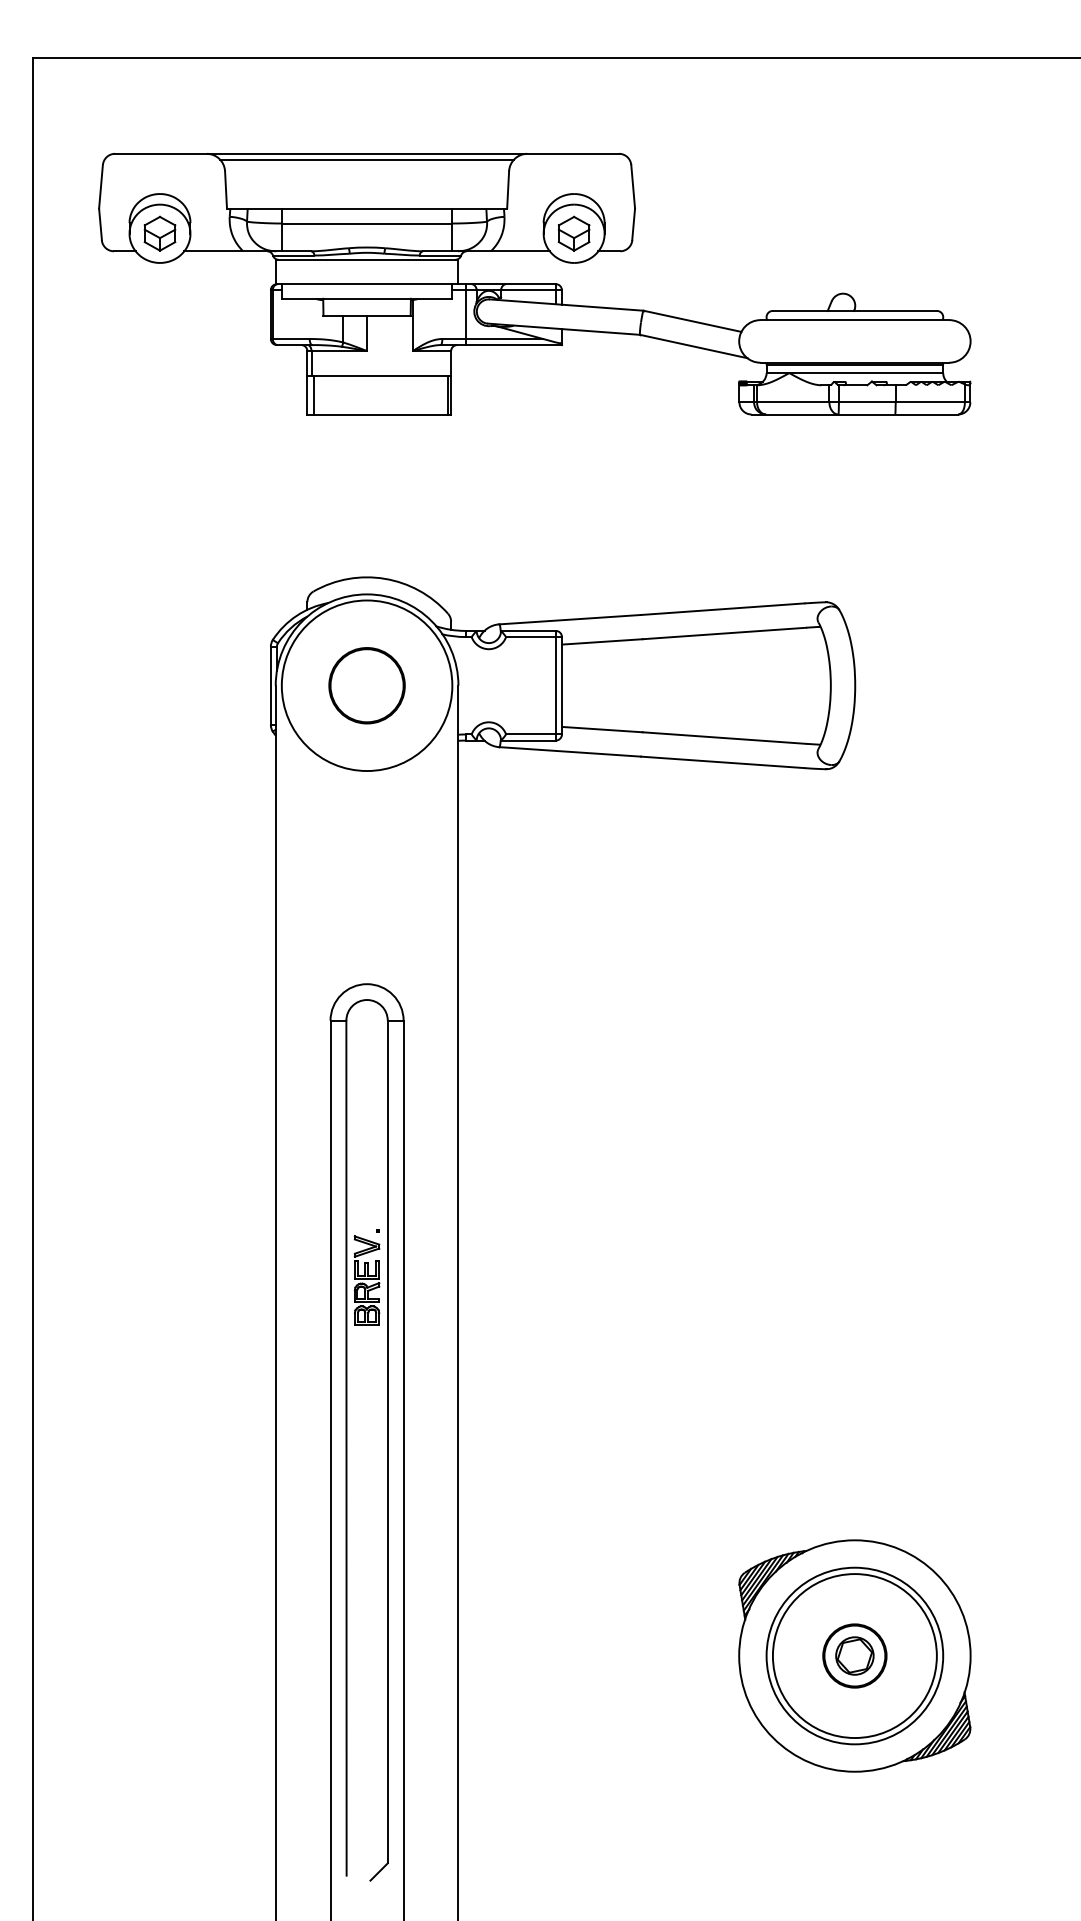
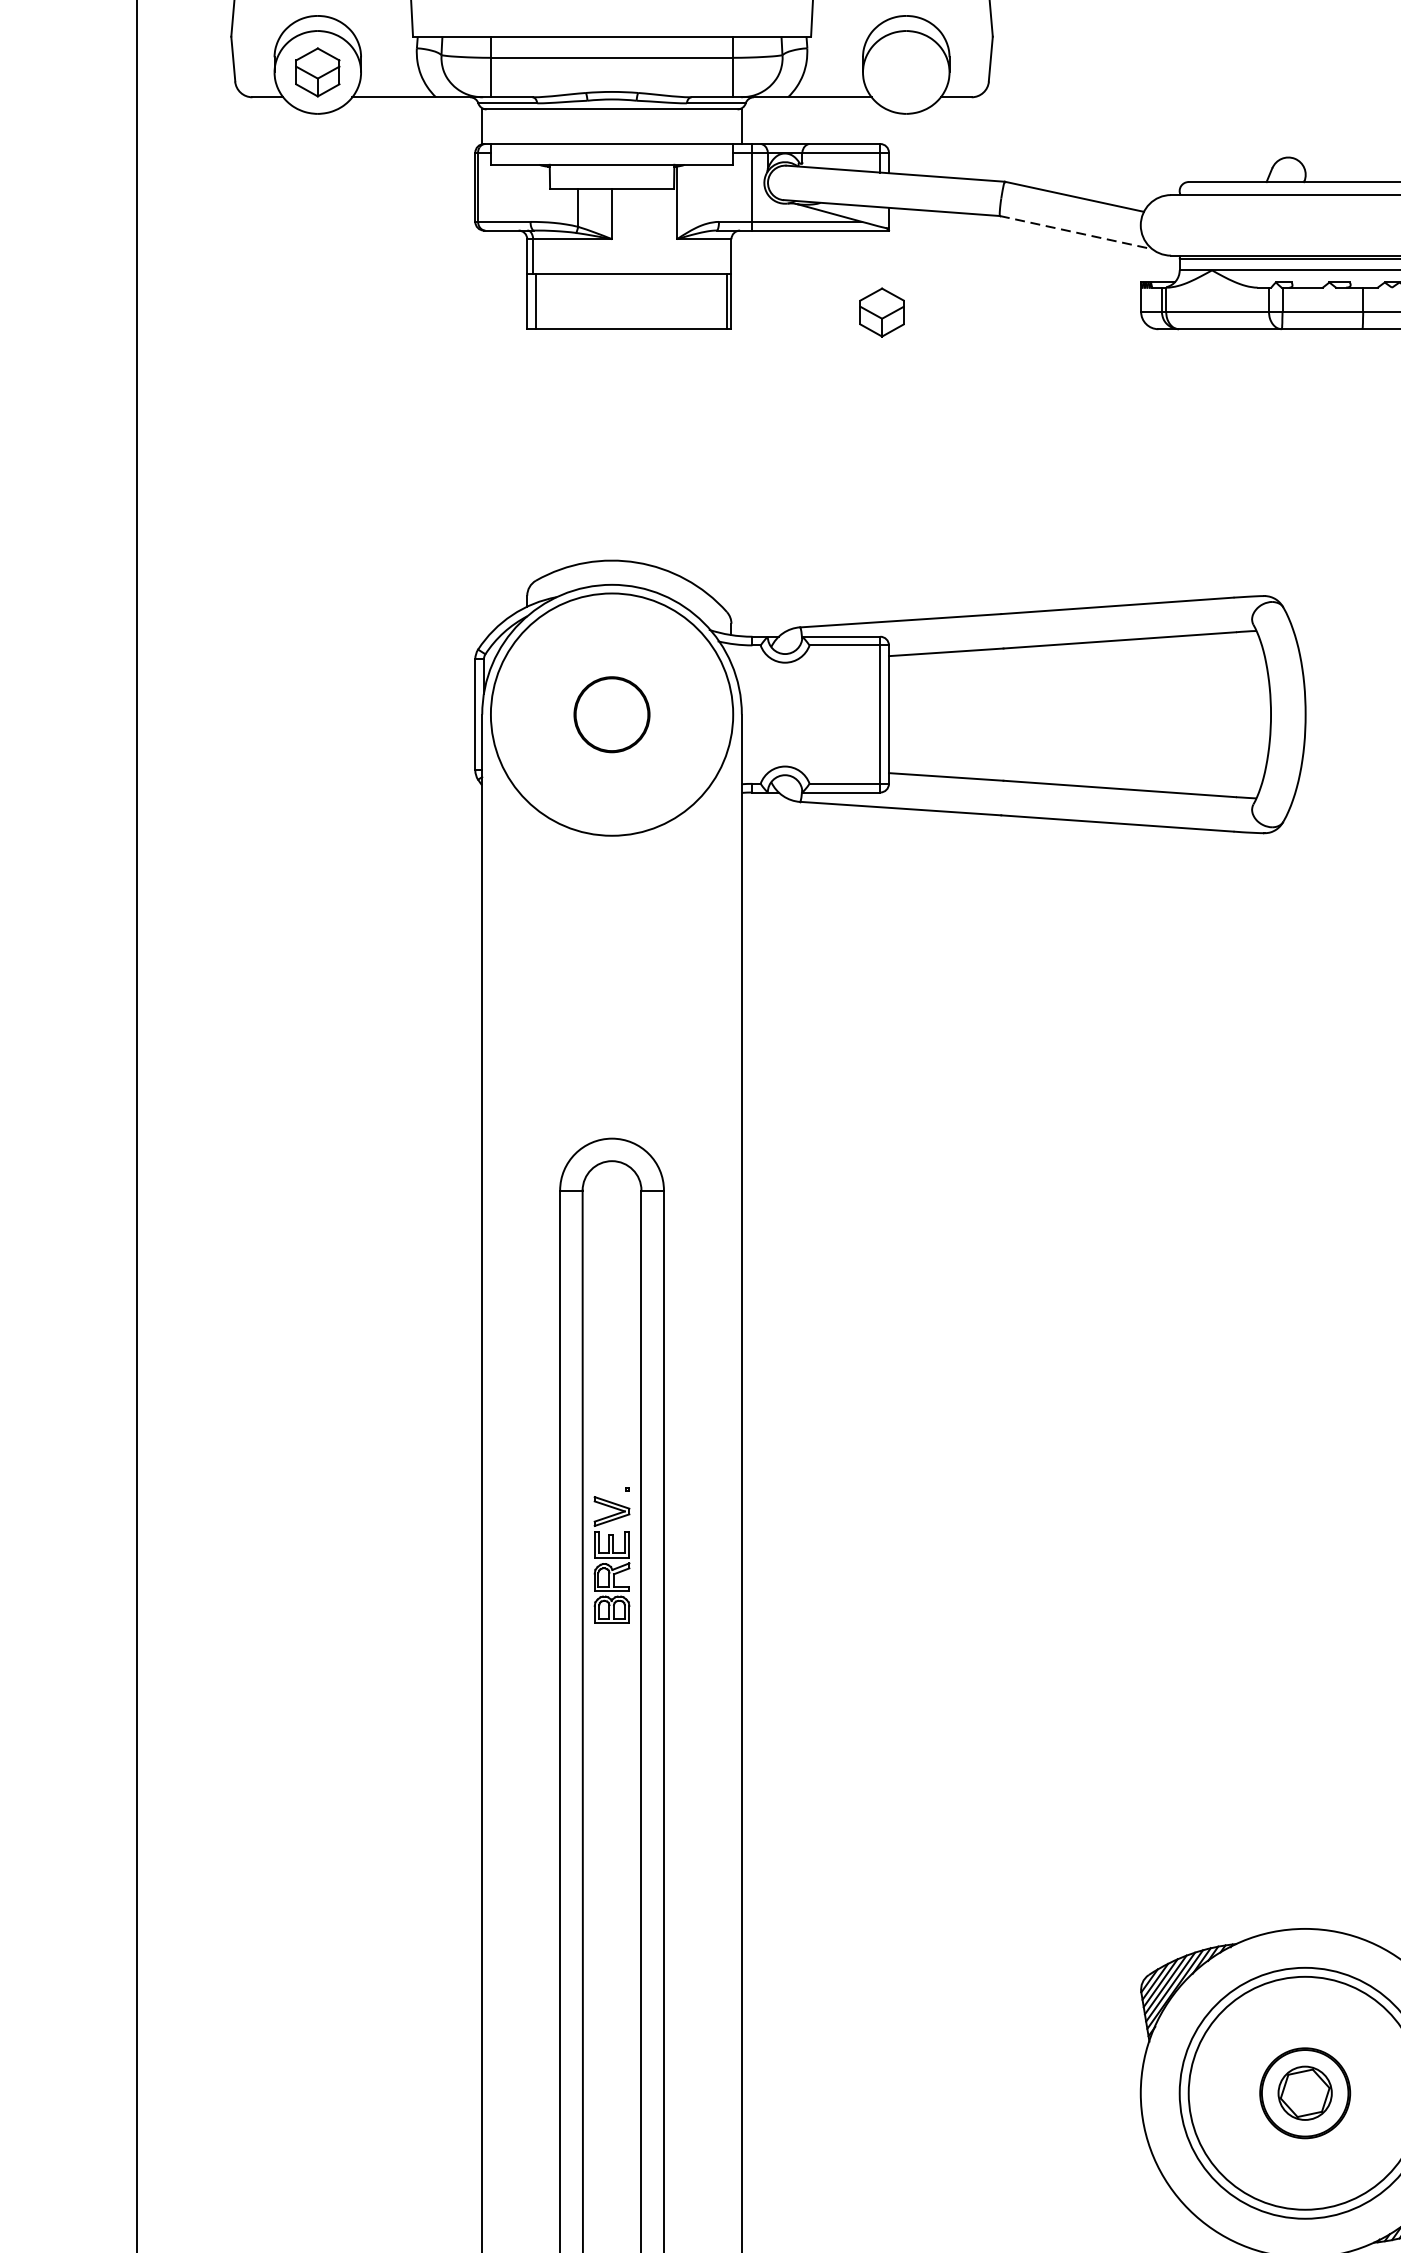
part: (573, 233) -> (881, 312), moved
line: (694, 346) -> (1077, 232), solid -> dashed
circle: (366, 685) -> (611, 714), size x0.7

